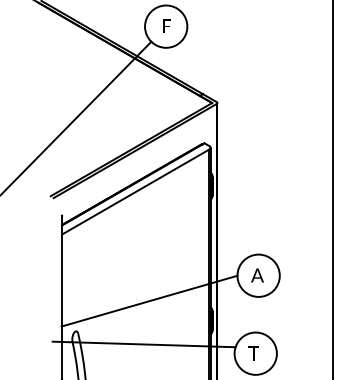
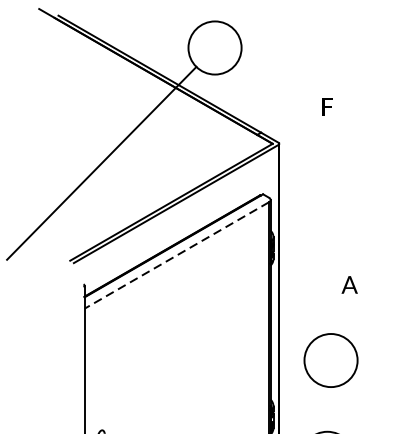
text: (166, 25) -> (327, 105), moved
line: (135, 192) -> (176, 256), solid -> dashed
text: (257, 275) -> (349, 284), moved
line: (149, 300) -> (194, 391), removed

